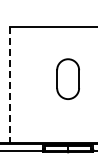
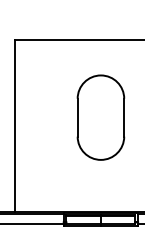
part: (67, 78) -> (99, 116), size x1.43
line: (10, 85) -> (15, 126), dashed -> solid

